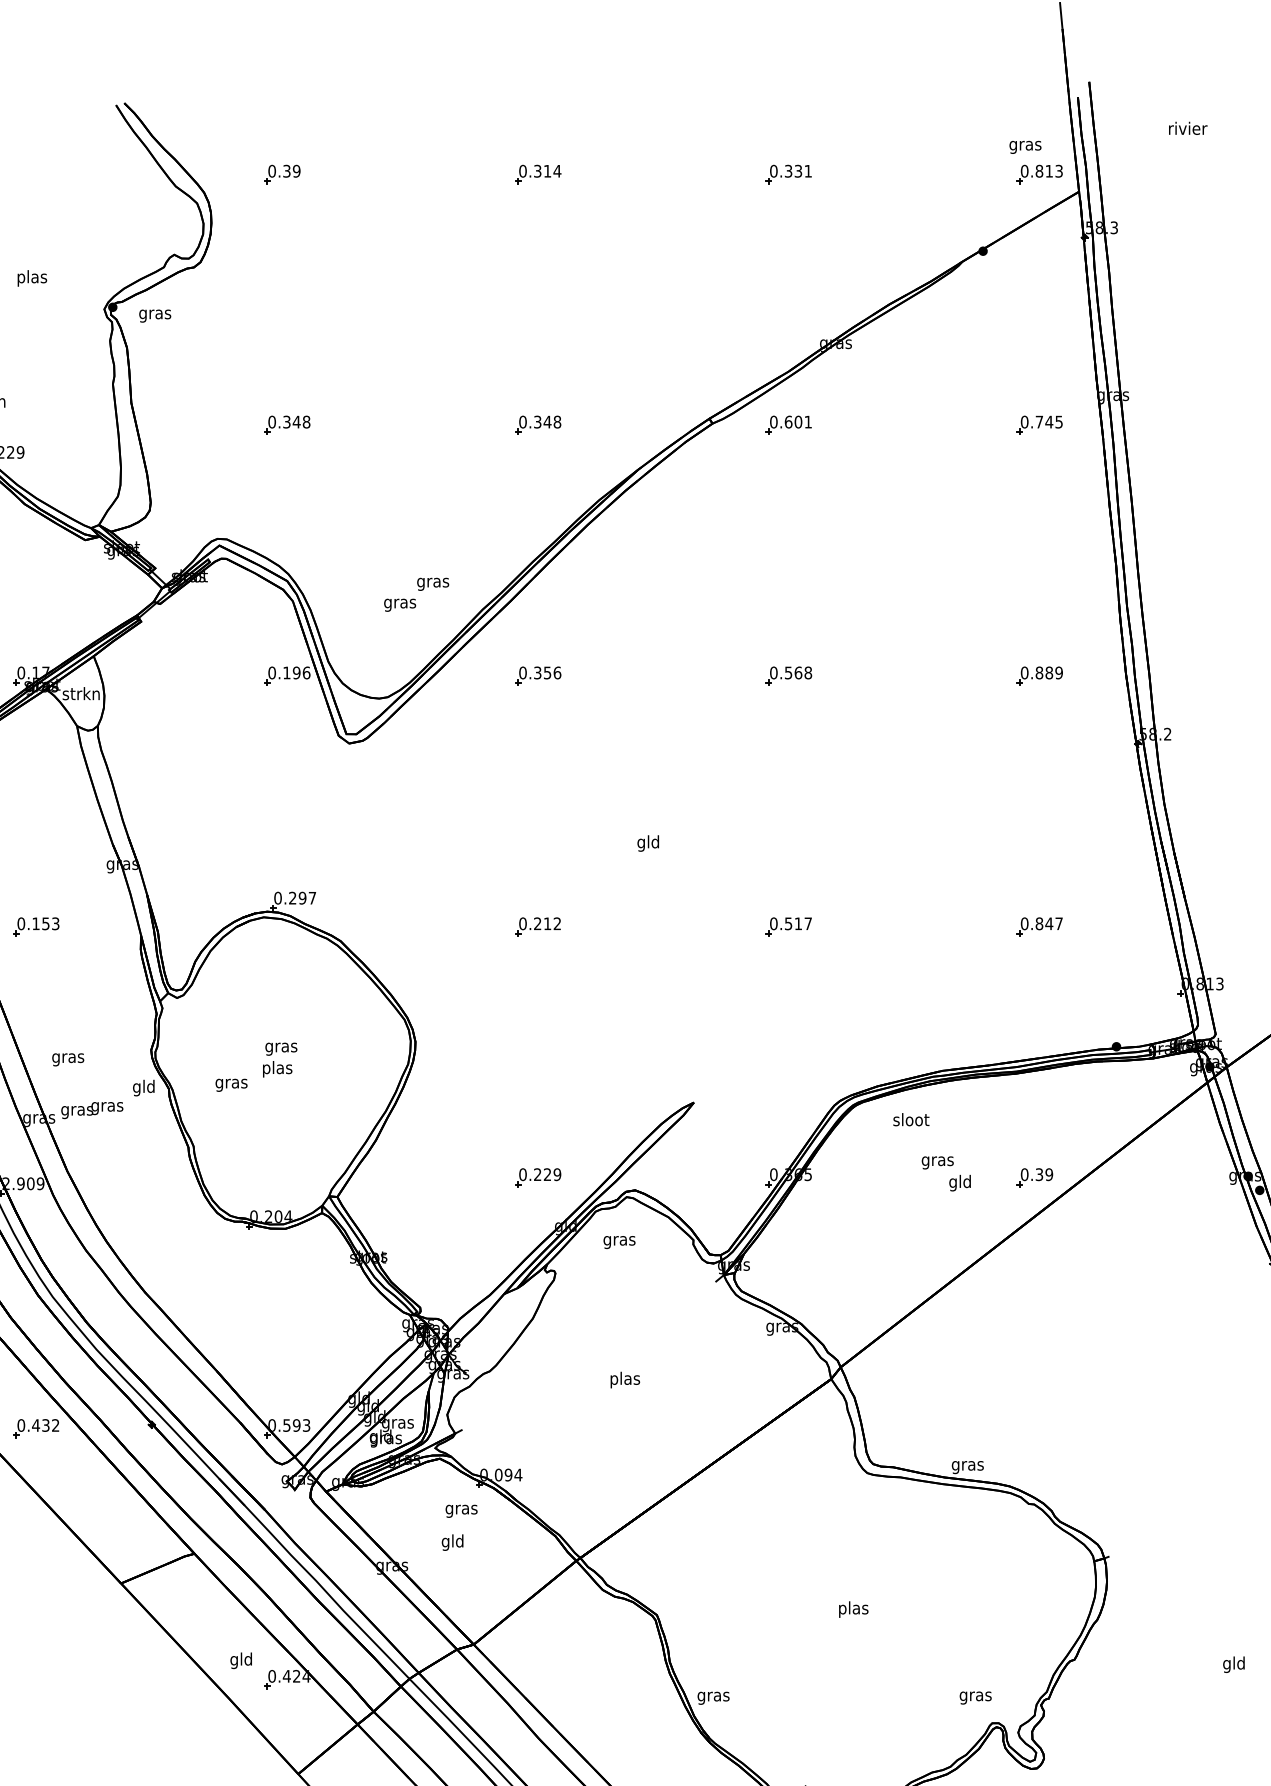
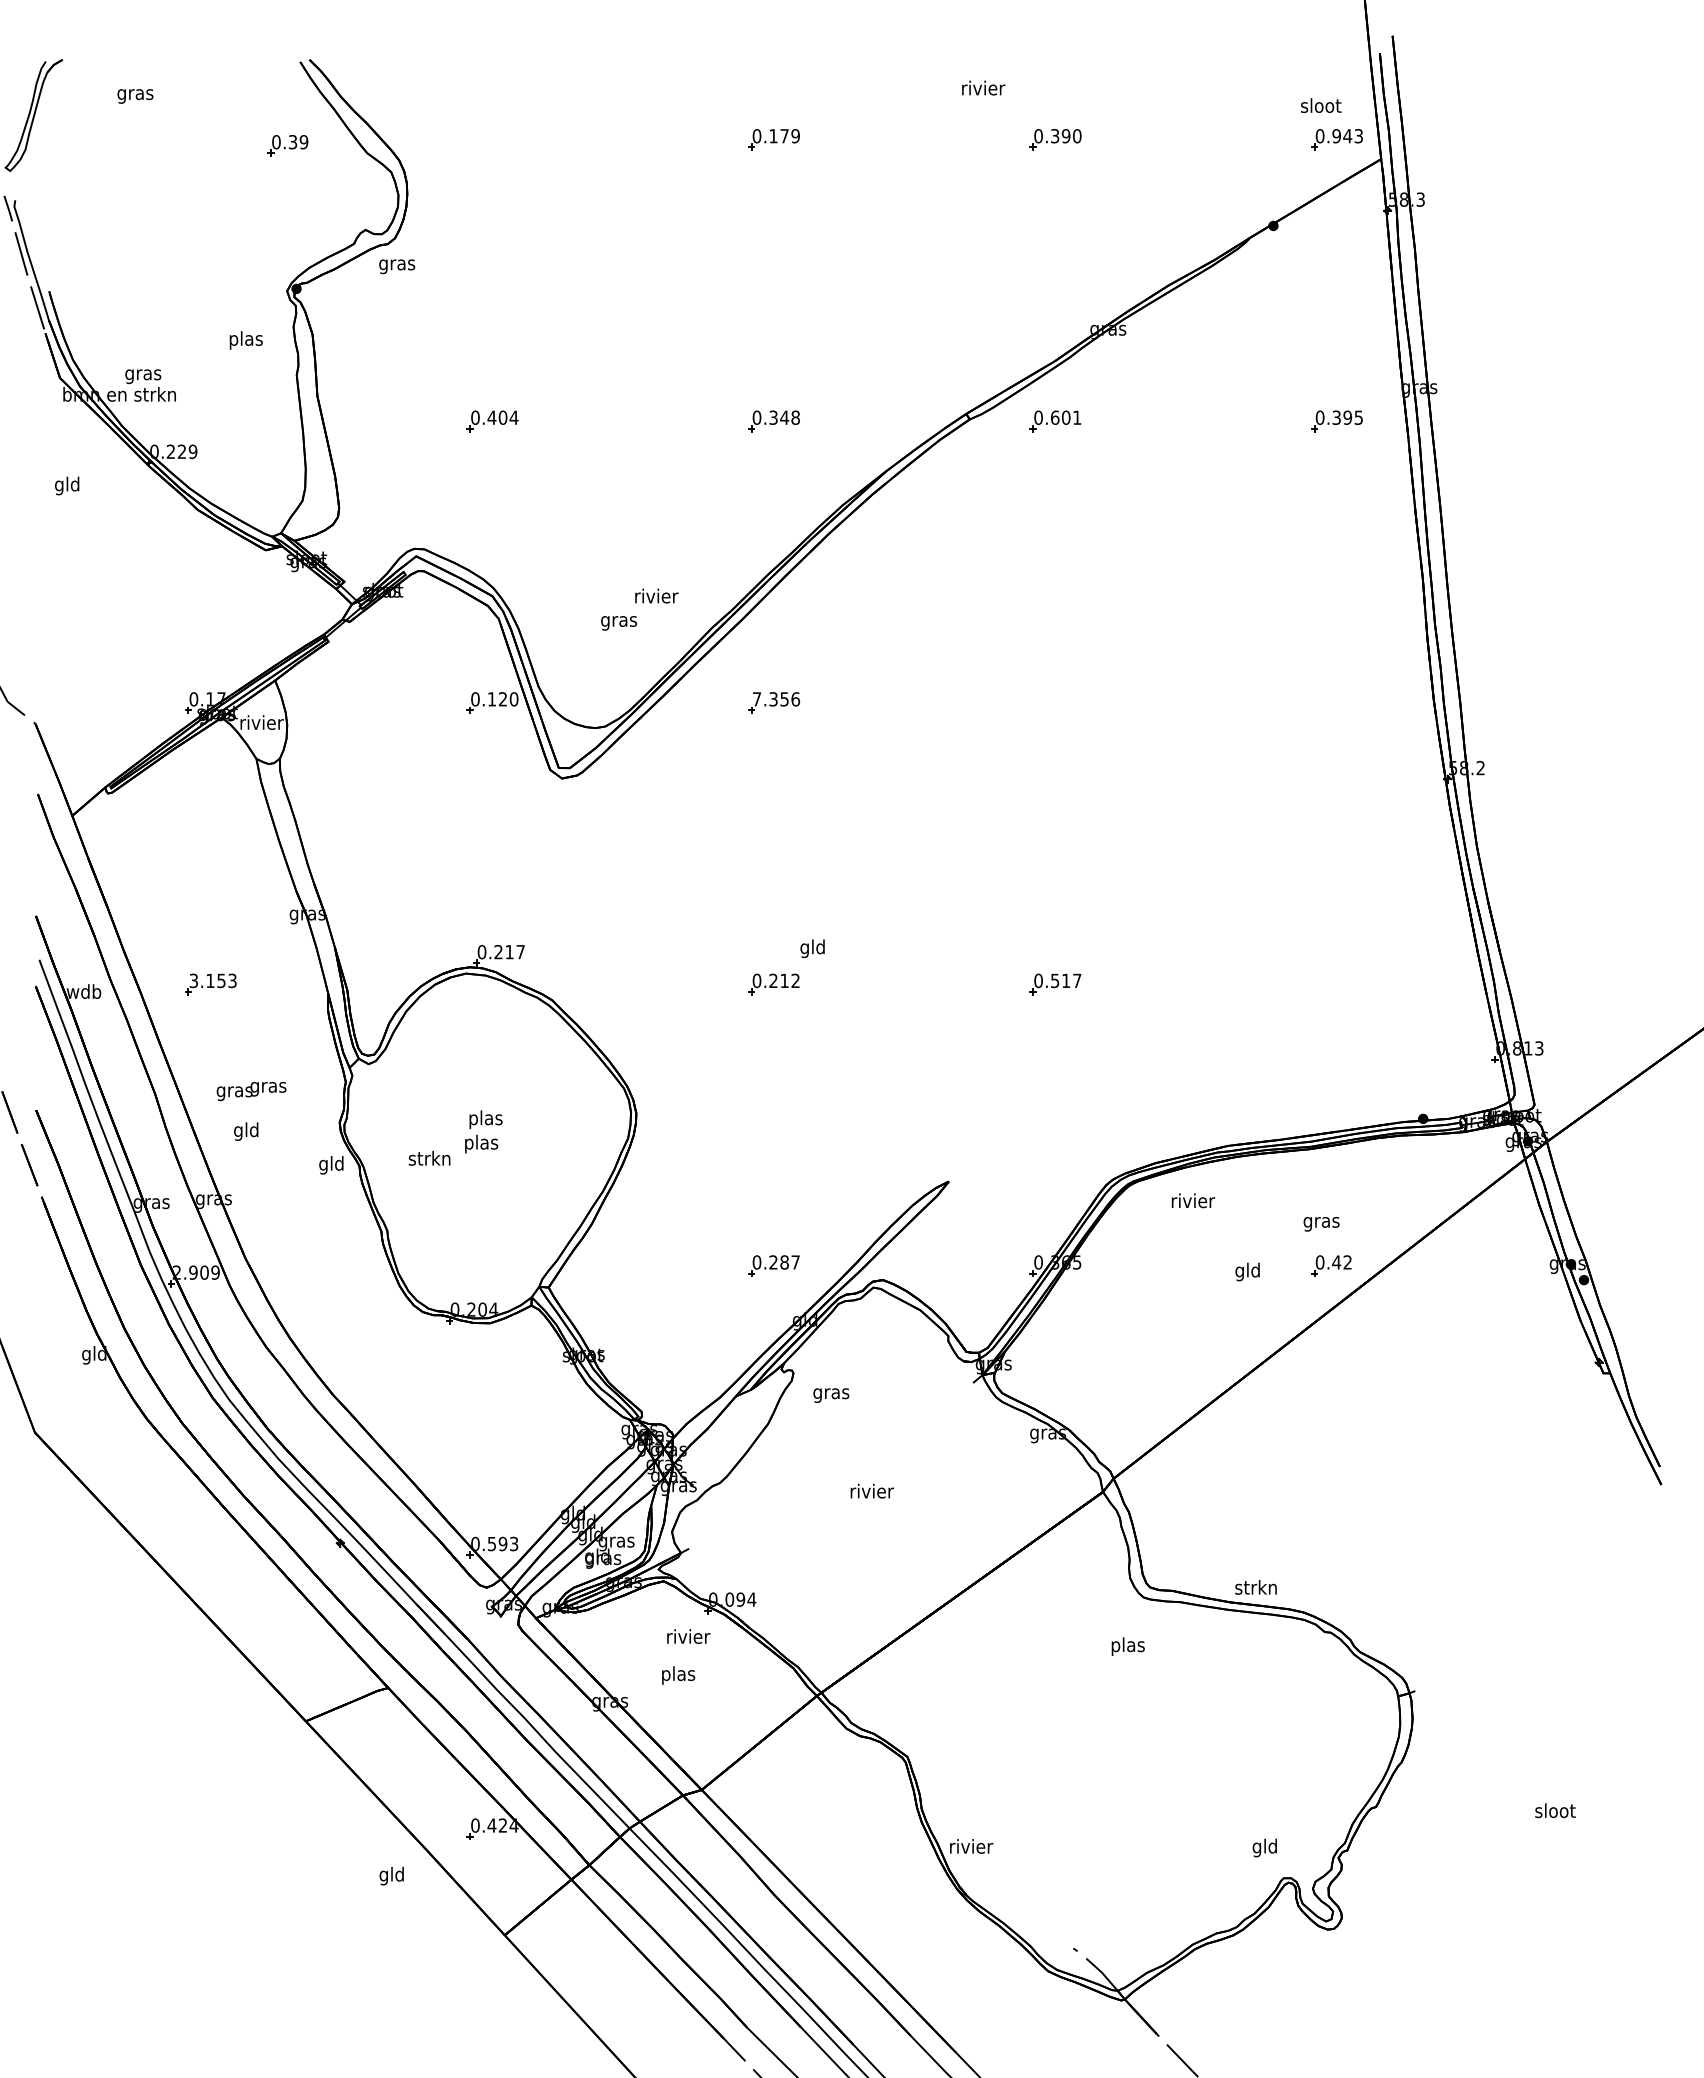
text: (1188, 127) -> (983, 87), moved
text: (1025, 145) -> (1321, 107), gras -> sloot
text: (547, 171) -> (784, 136), 0.314 -> 0.179
text: (803, 171) -> (1071, 136), 0.331 -> 0.390
text: (1044, 171) -> (1342, 136), 0.813 -> 0.943
part: (281, 174) -> (287, 145), moved
text: (31, 278) -> (245, 340), moved
text: (155, 315) -> (397, 266), moved
text: (296, 421) -> (502, 417), 0.348 -> 0.404
text: (1044, 421) -> (1342, 417), 0.745 -> 0.395
text: (433, 582) -> (656, 597), gras -> rivier
text: (301, 673) -> (508, 699), 0.196 -> 0.120
text: (522, 673) -> (756, 699), 0.356 -> 7.356
part: (788, 675) -> (1055, 702), removed
part: (1040, 675) -> (1337, 702), removed
text: (81, 693) -> (261, 722), strkn -> rivier
text: (648, 843) -> (812, 948), moved
text: (302, 897) -> (509, 951), 0.297 -> 0.217
text: (20, 923) -> (193, 980), 0.153 -> 3.153
part: (1039, 927) -> (1336, 984), removed
text: (281, 1047) -> (485, 1119), gras -> plas
text: (68, 1057) -> (246, 1131), gras -> gld
text: (231, 1083) -> (429, 1160), gras -> strkn
text: (92, 1110) -> (251, 1091), moved
text: (911, 1119) -> (1193, 1200), sloot -> rivier
text: (937, 1163) -> (1321, 1224), moved
text: (551, 1174) -> (789, 1262), 0.229 -> 0.287
text: (1044, 1174) -> (1342, 1262), 0.39 -> 0.42
text: (619, 1242) -> (831, 1395), moved
text: (624, 1379) -> (871, 1492), plas -> rivier
part: (36, 1428) -> (210, 1547), removed
text: (967, 1466) -> (1255, 1589), gras -> strkn
text: (461, 1509) -> (688, 1638), gras -> rivier
text: (453, 1542) -> (678, 1675), gld -> plas
text: (853, 1609) -> (1127, 1646), moved
text: (241, 1660) -> (391, 1875), moved
text: (1234, 1664) -> (1555, 1812), gld -> sloot
text: (976, 1695) -> (1265, 1847), gras -> gld
text: (714, 1696) -> (971, 1848), gras -> rivier

